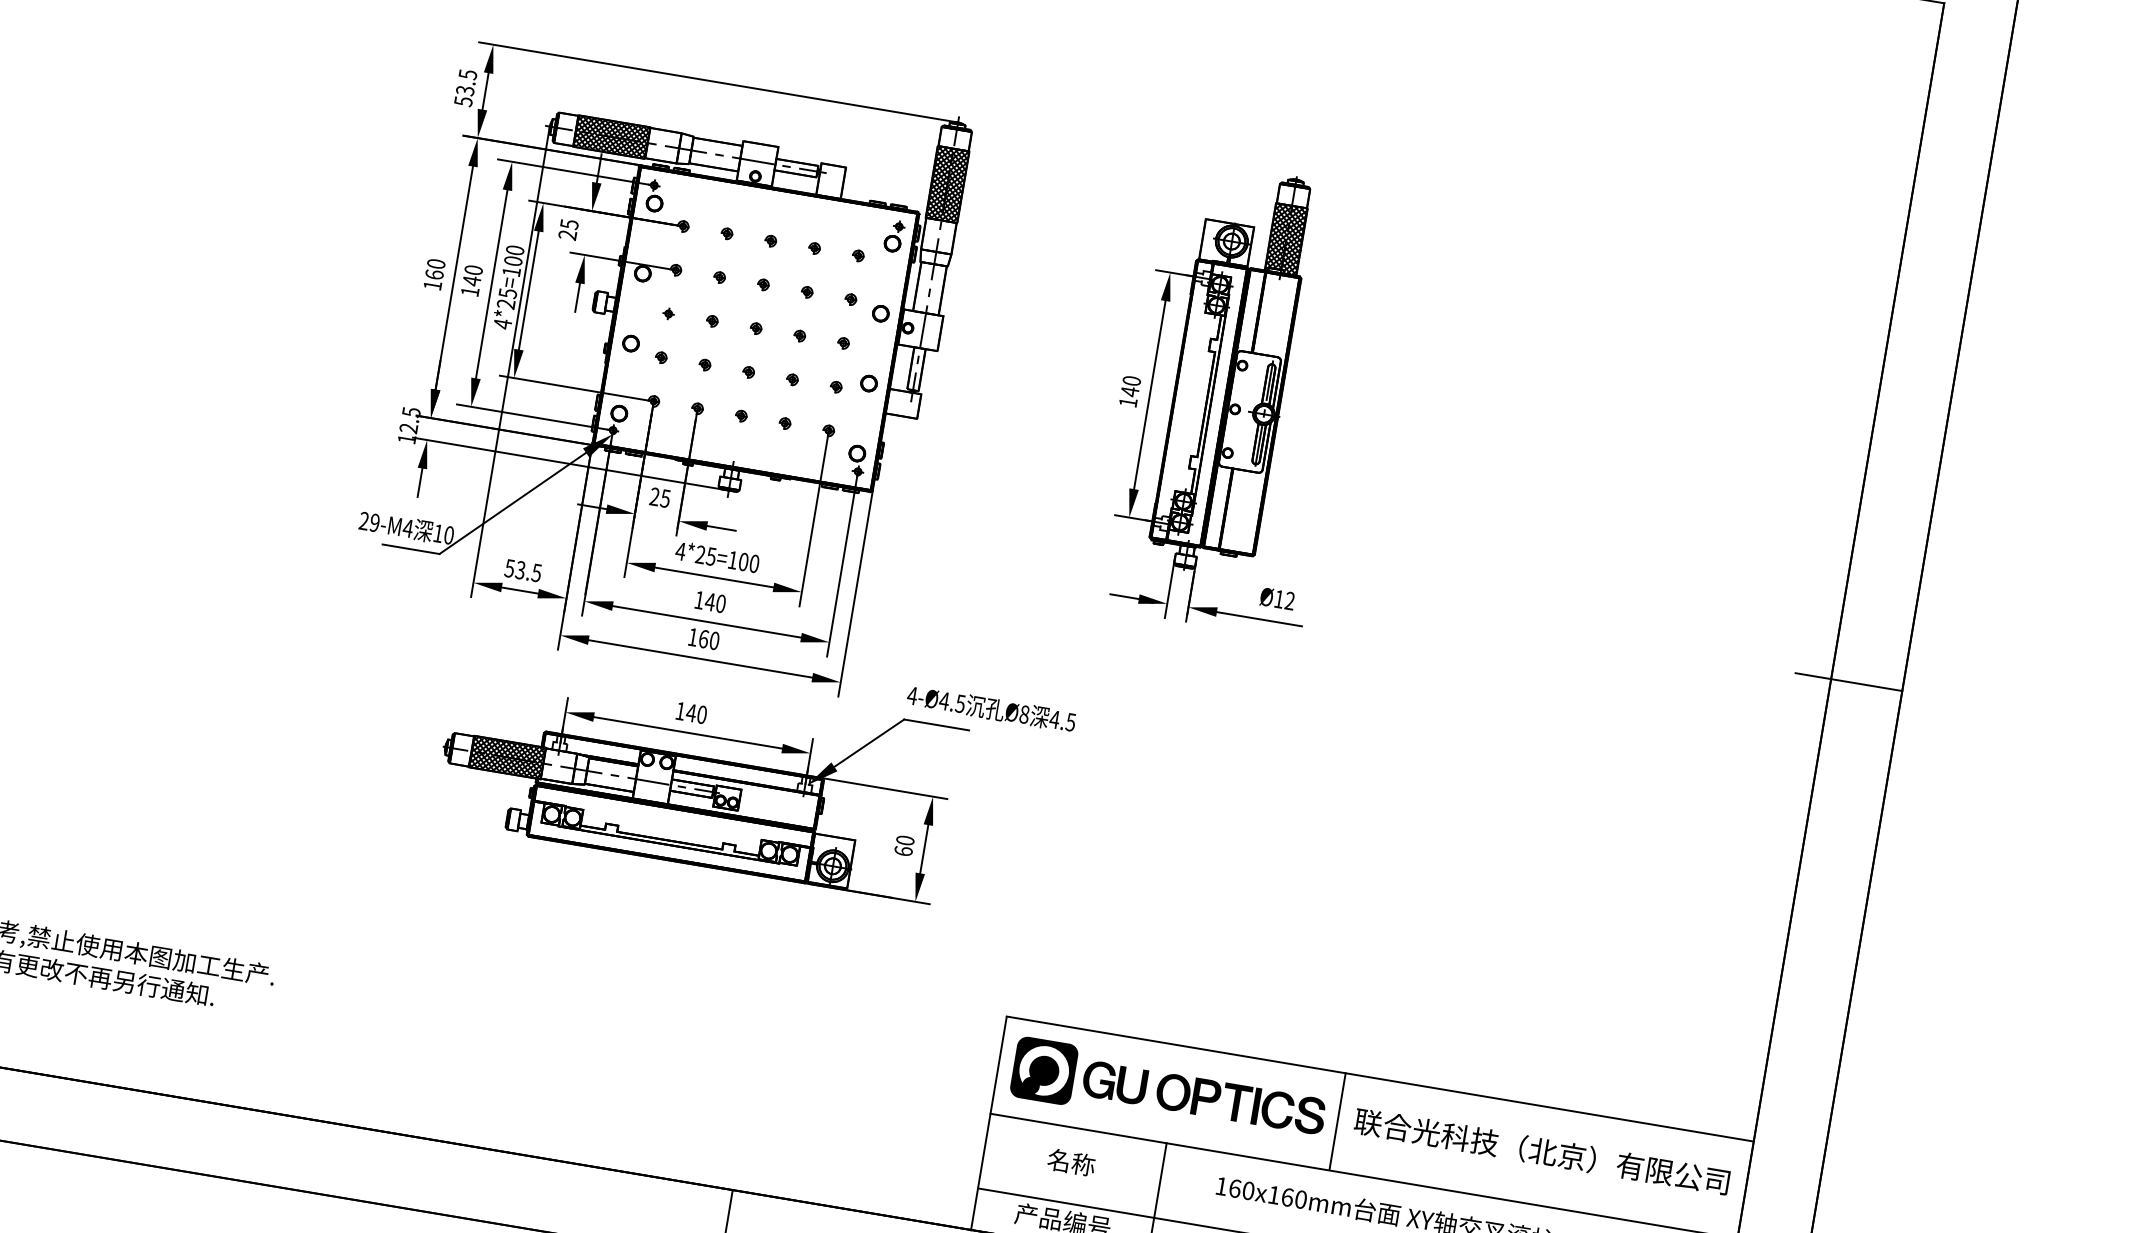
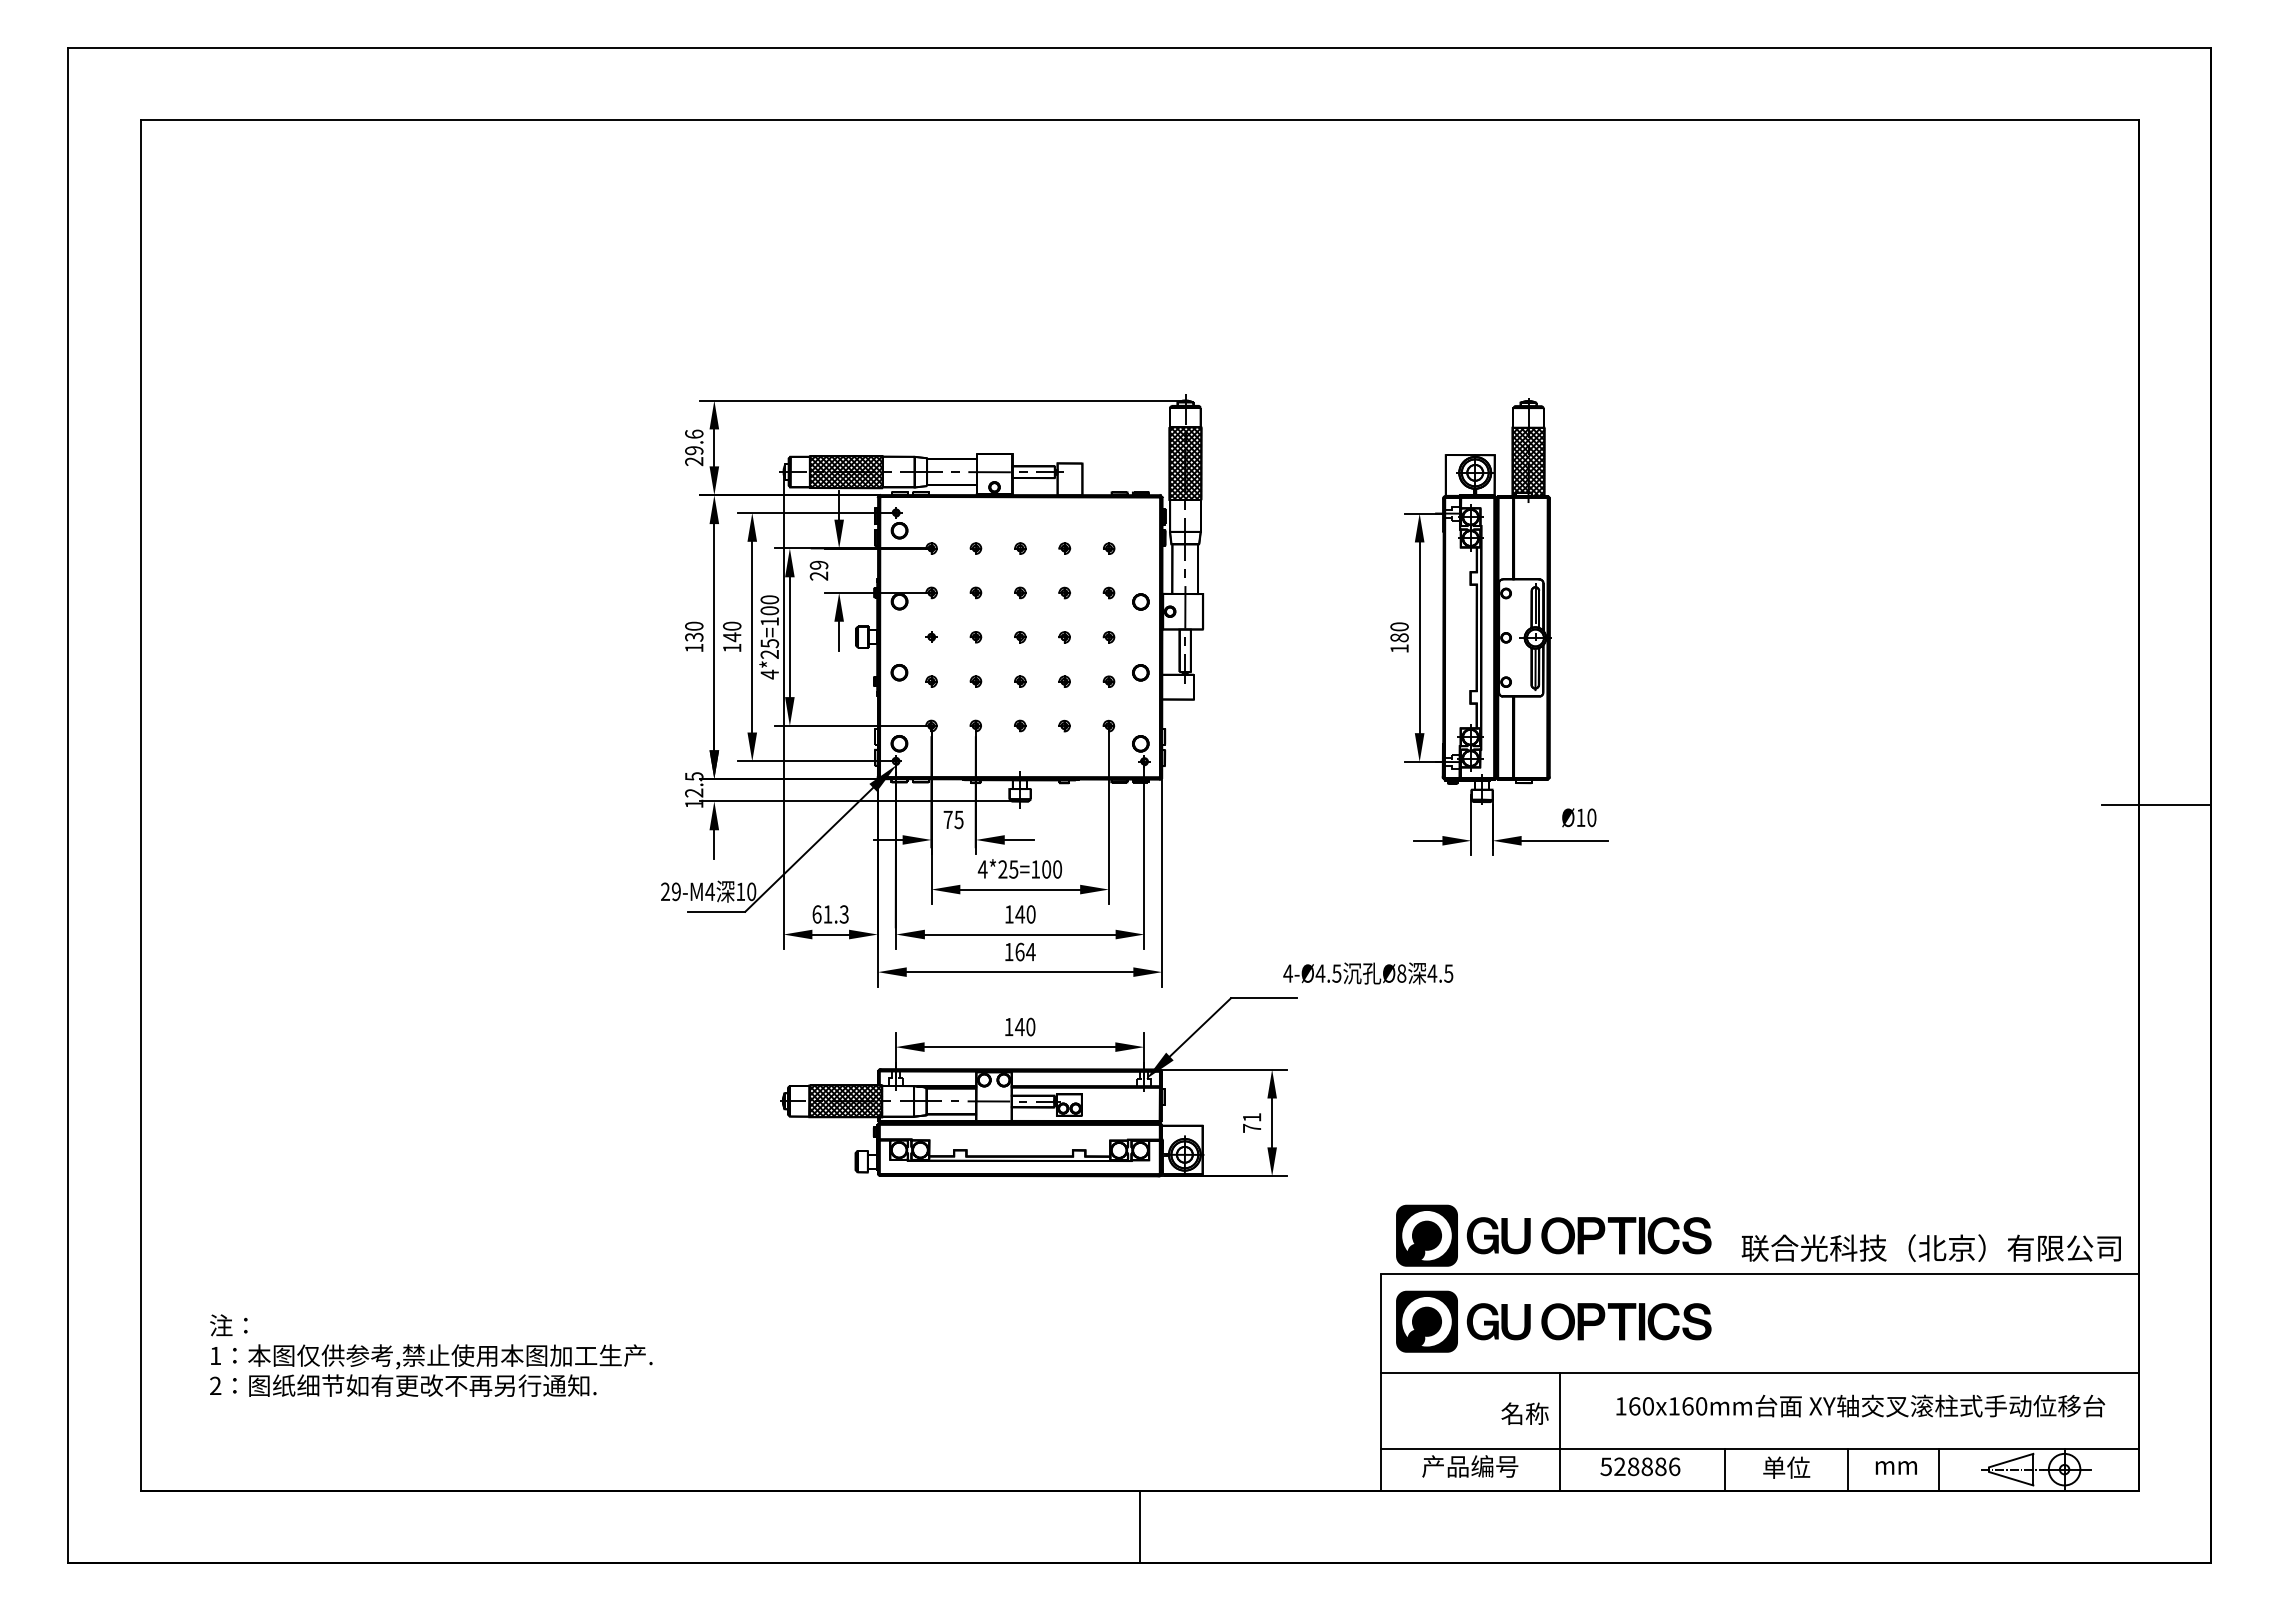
text: (466, 87) -> (694, 447), 53.5 -> 29.6
text: (569, 223) -> (818, 564), 25 -> 29
part: (894, 236) -> (1141, 523), removed
text: (434, 274) -> (694, 636), 160 -> 130
text: (1130, 391) -> (1399, 637), 140 -> 180
text: (654, 496) -> (947, 819), 25 -> 75
text: (523, 570) -> (830, 914), 53.5 -> 61.3
text: (1289, 600) -> (1591, 817), Ø12 -> Ø10
text: (714, 640) -> (1030, 951), 160 -> 164
text: (991, 708) -> (1368, 973), moved
text: (904, 845) -> (1251, 1122), 60 -> 71
part: (1183, 1006) -> (1553, 1235), added
line: (1337, 1121) -> (1724, 1323), removed
text: (1541, 1150) -> (1930, 1247), moved
text: (1070, 1162) -> (1524, 1413), moved

